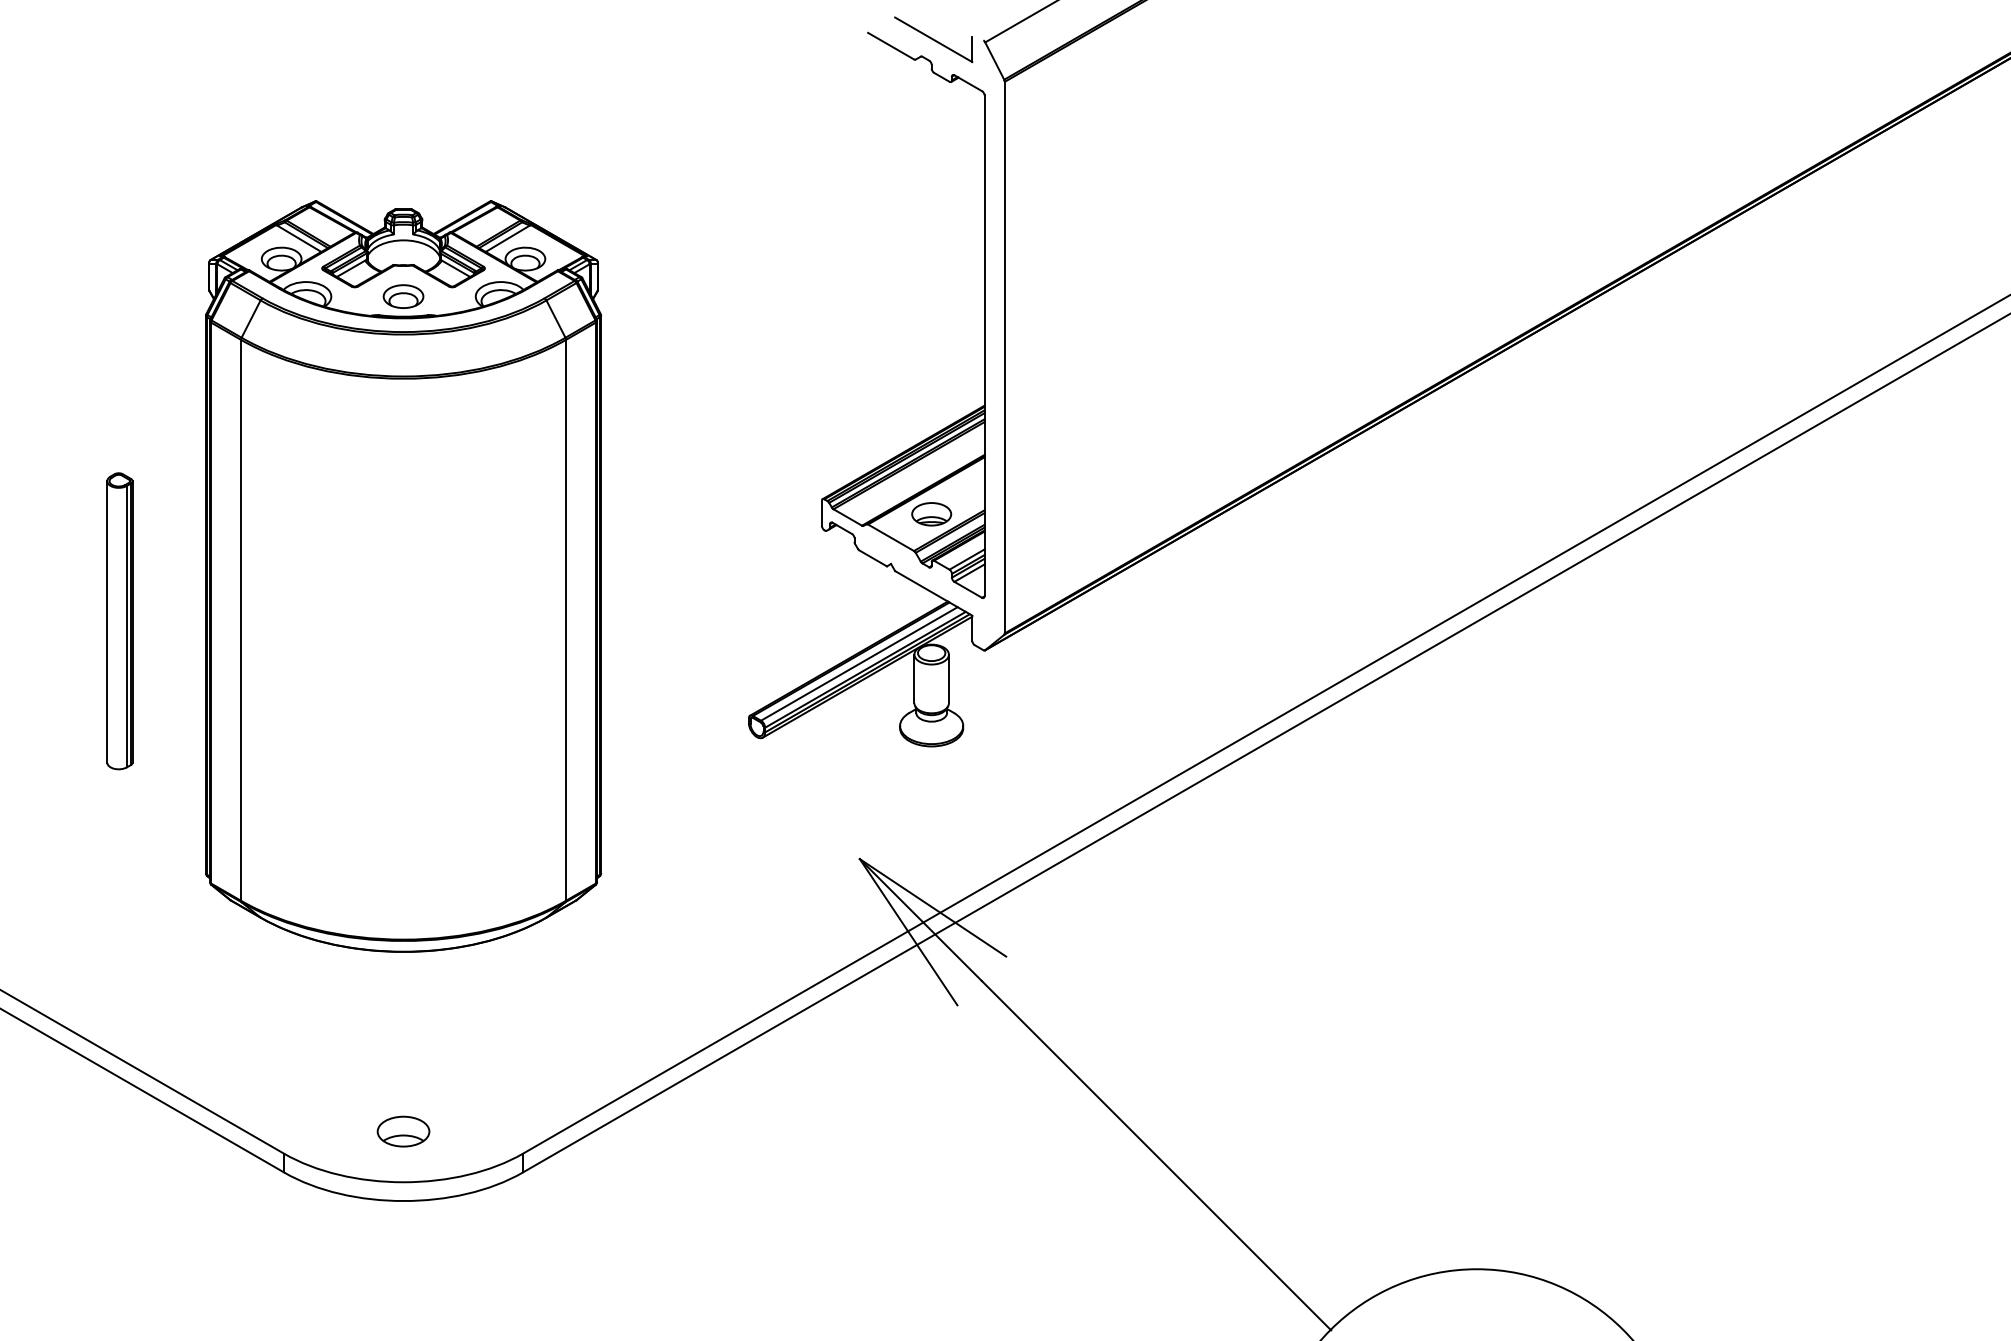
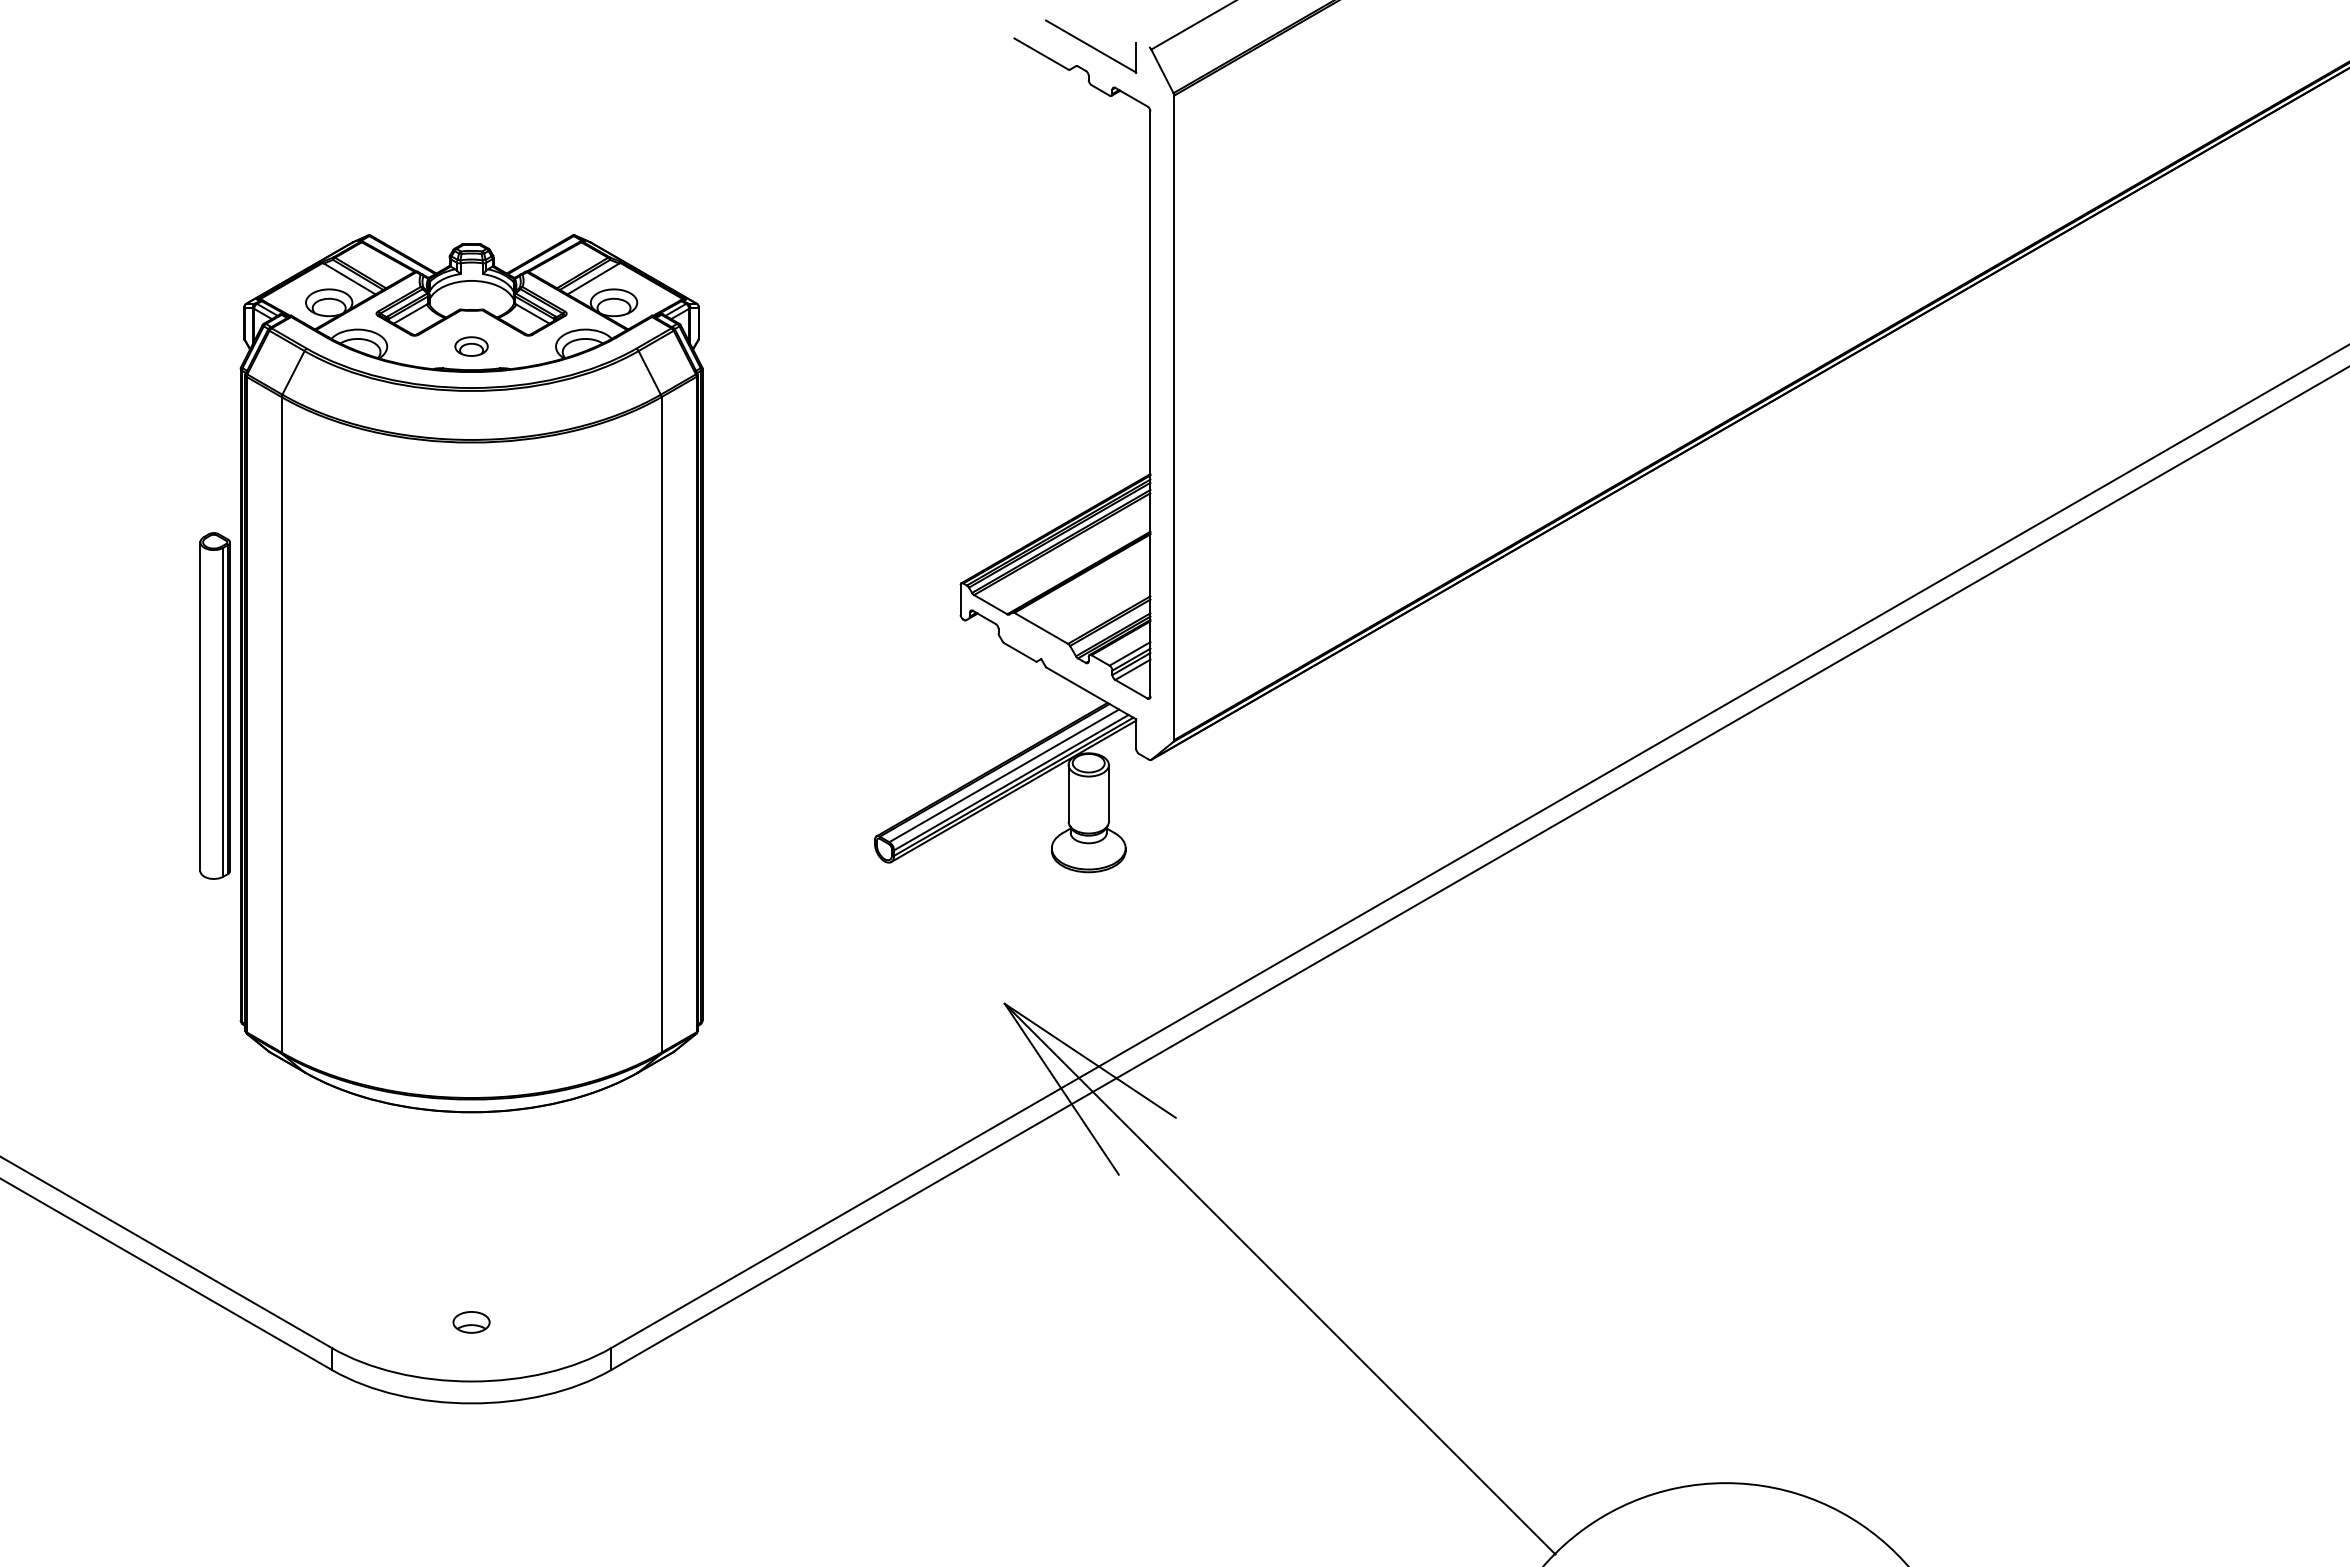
part: (403, 296) -> (471, 346), size x0.7
part: (931, 513) -> (1088, 600), removed
part: (119, 620) -> (214, 705), moved
part: (403, 1131) -> (471, 1322), size x0.6

